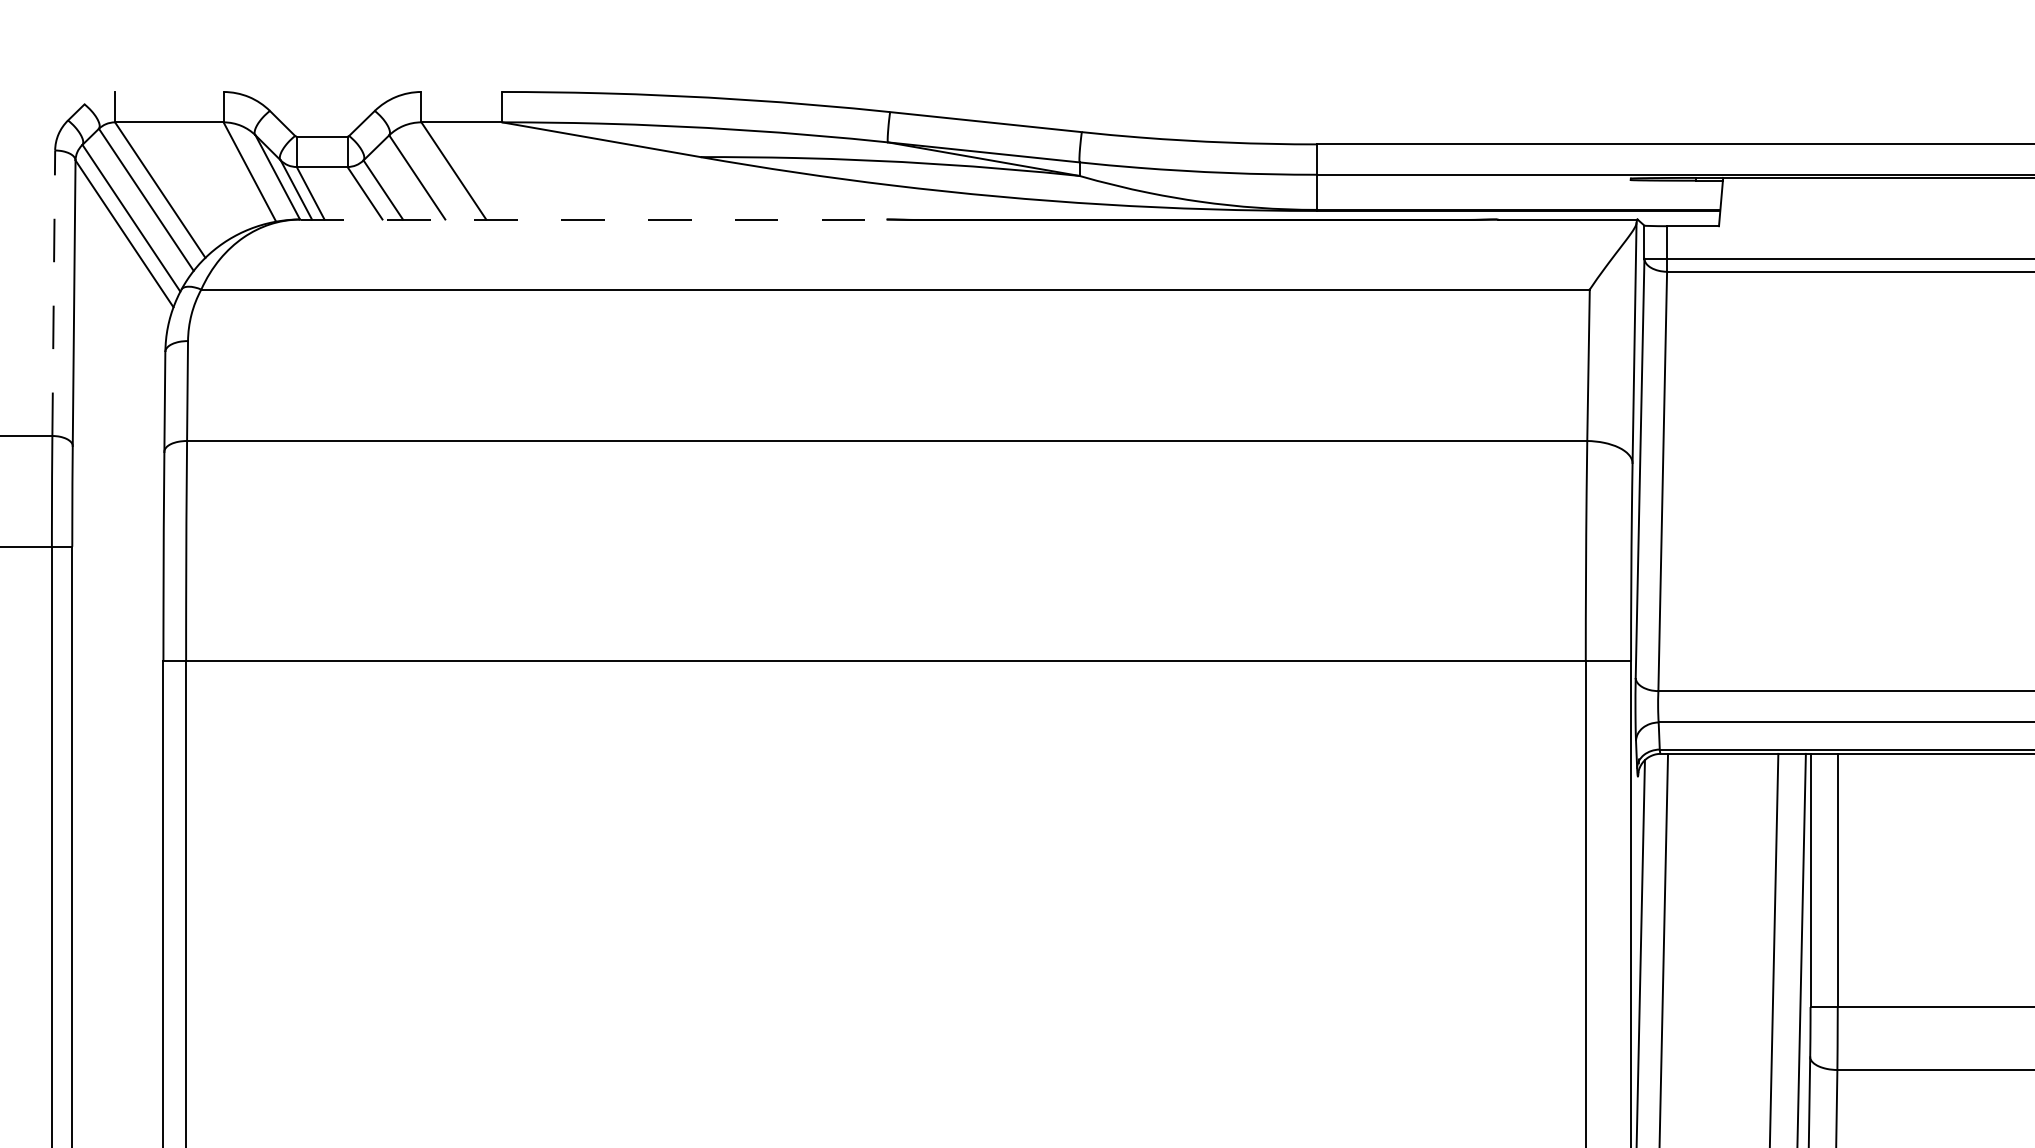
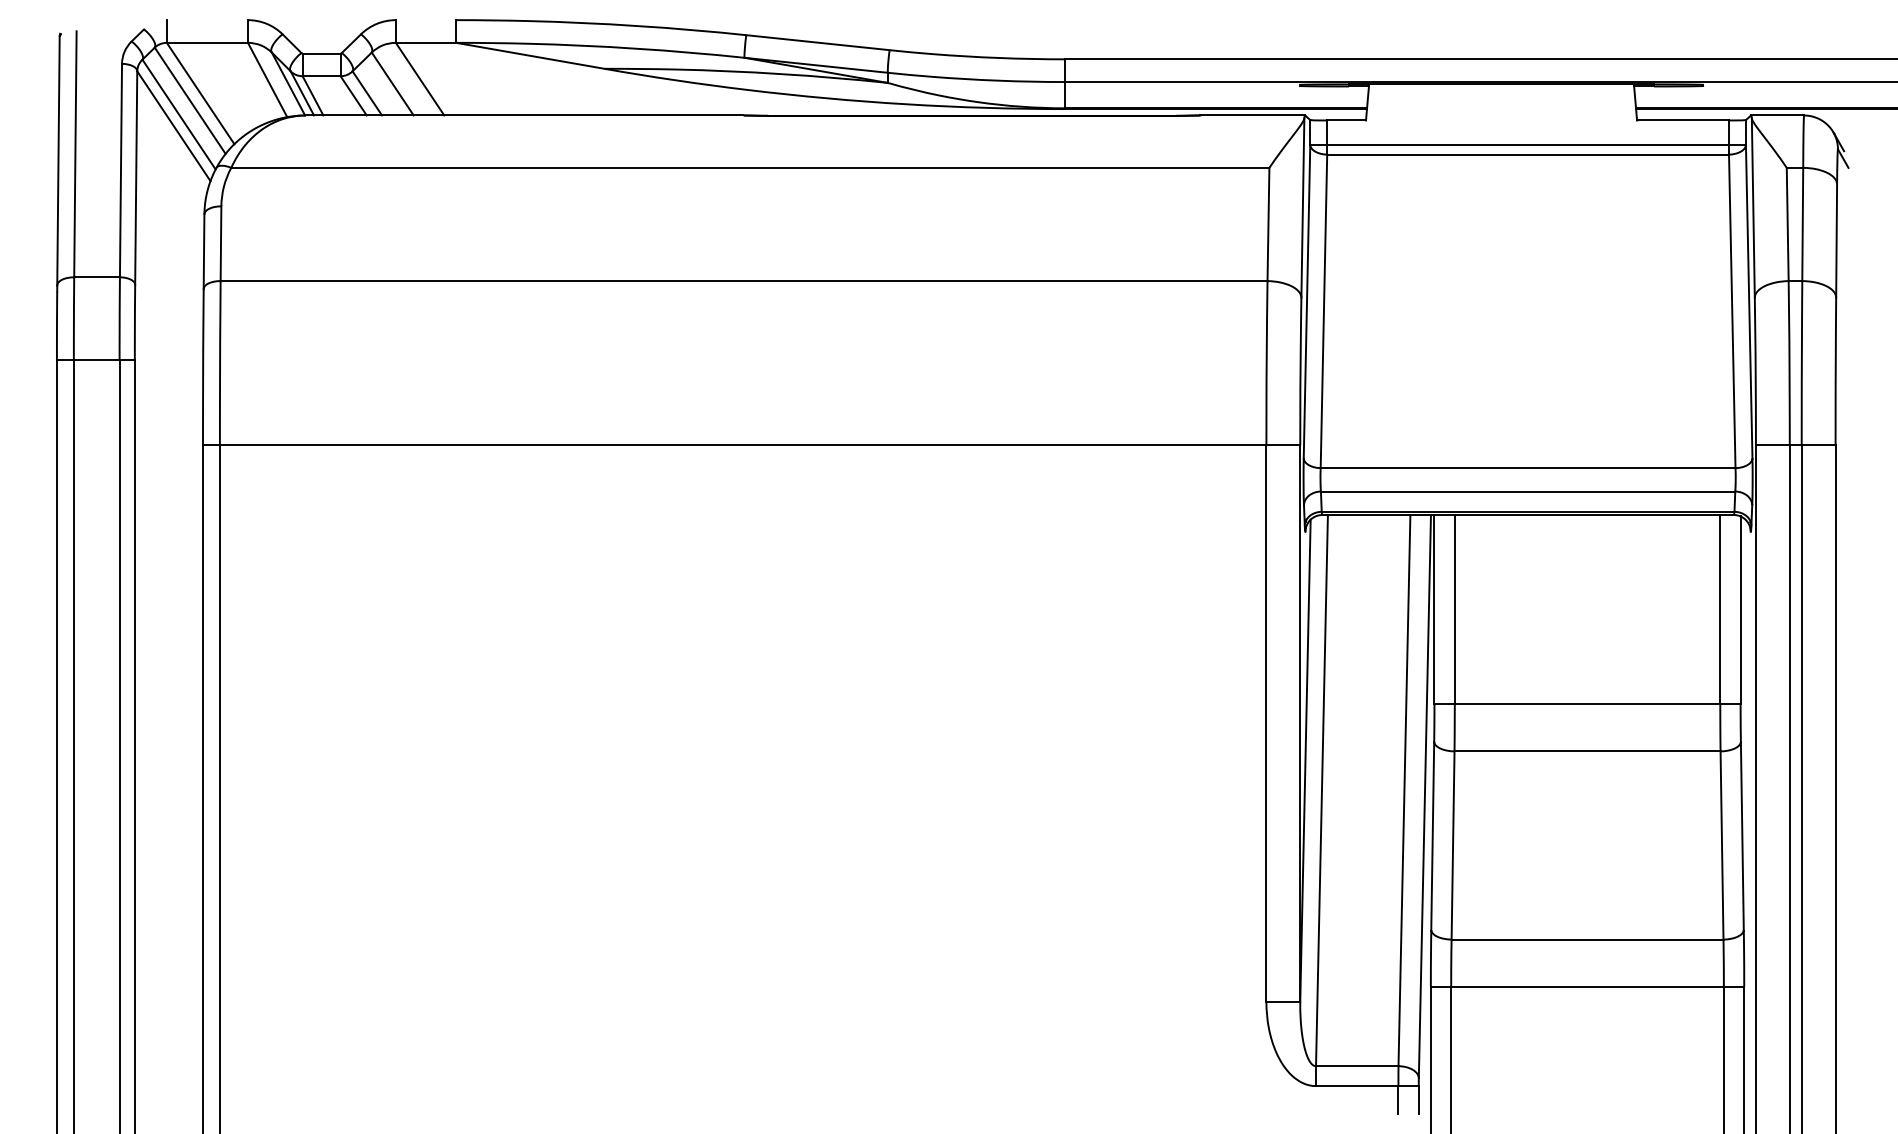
line: (593, 219) -> (524, 115), dashed -> solid
line: (53, 293) -> (120, 170), dashed -> solid

